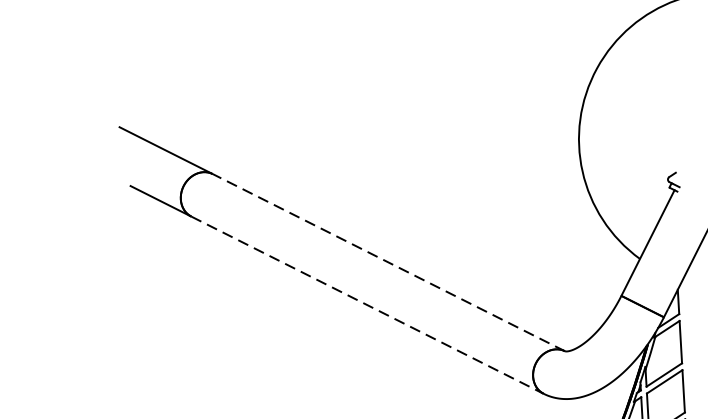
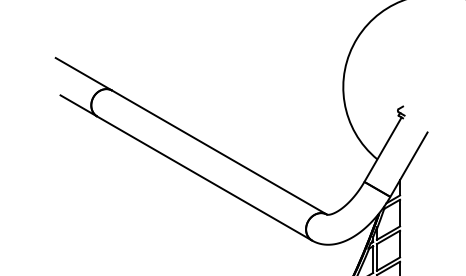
line: (388, 262) -> (219, 152), dashed -> solid
line: (367, 305) -> (204, 178), dashed -> solid

